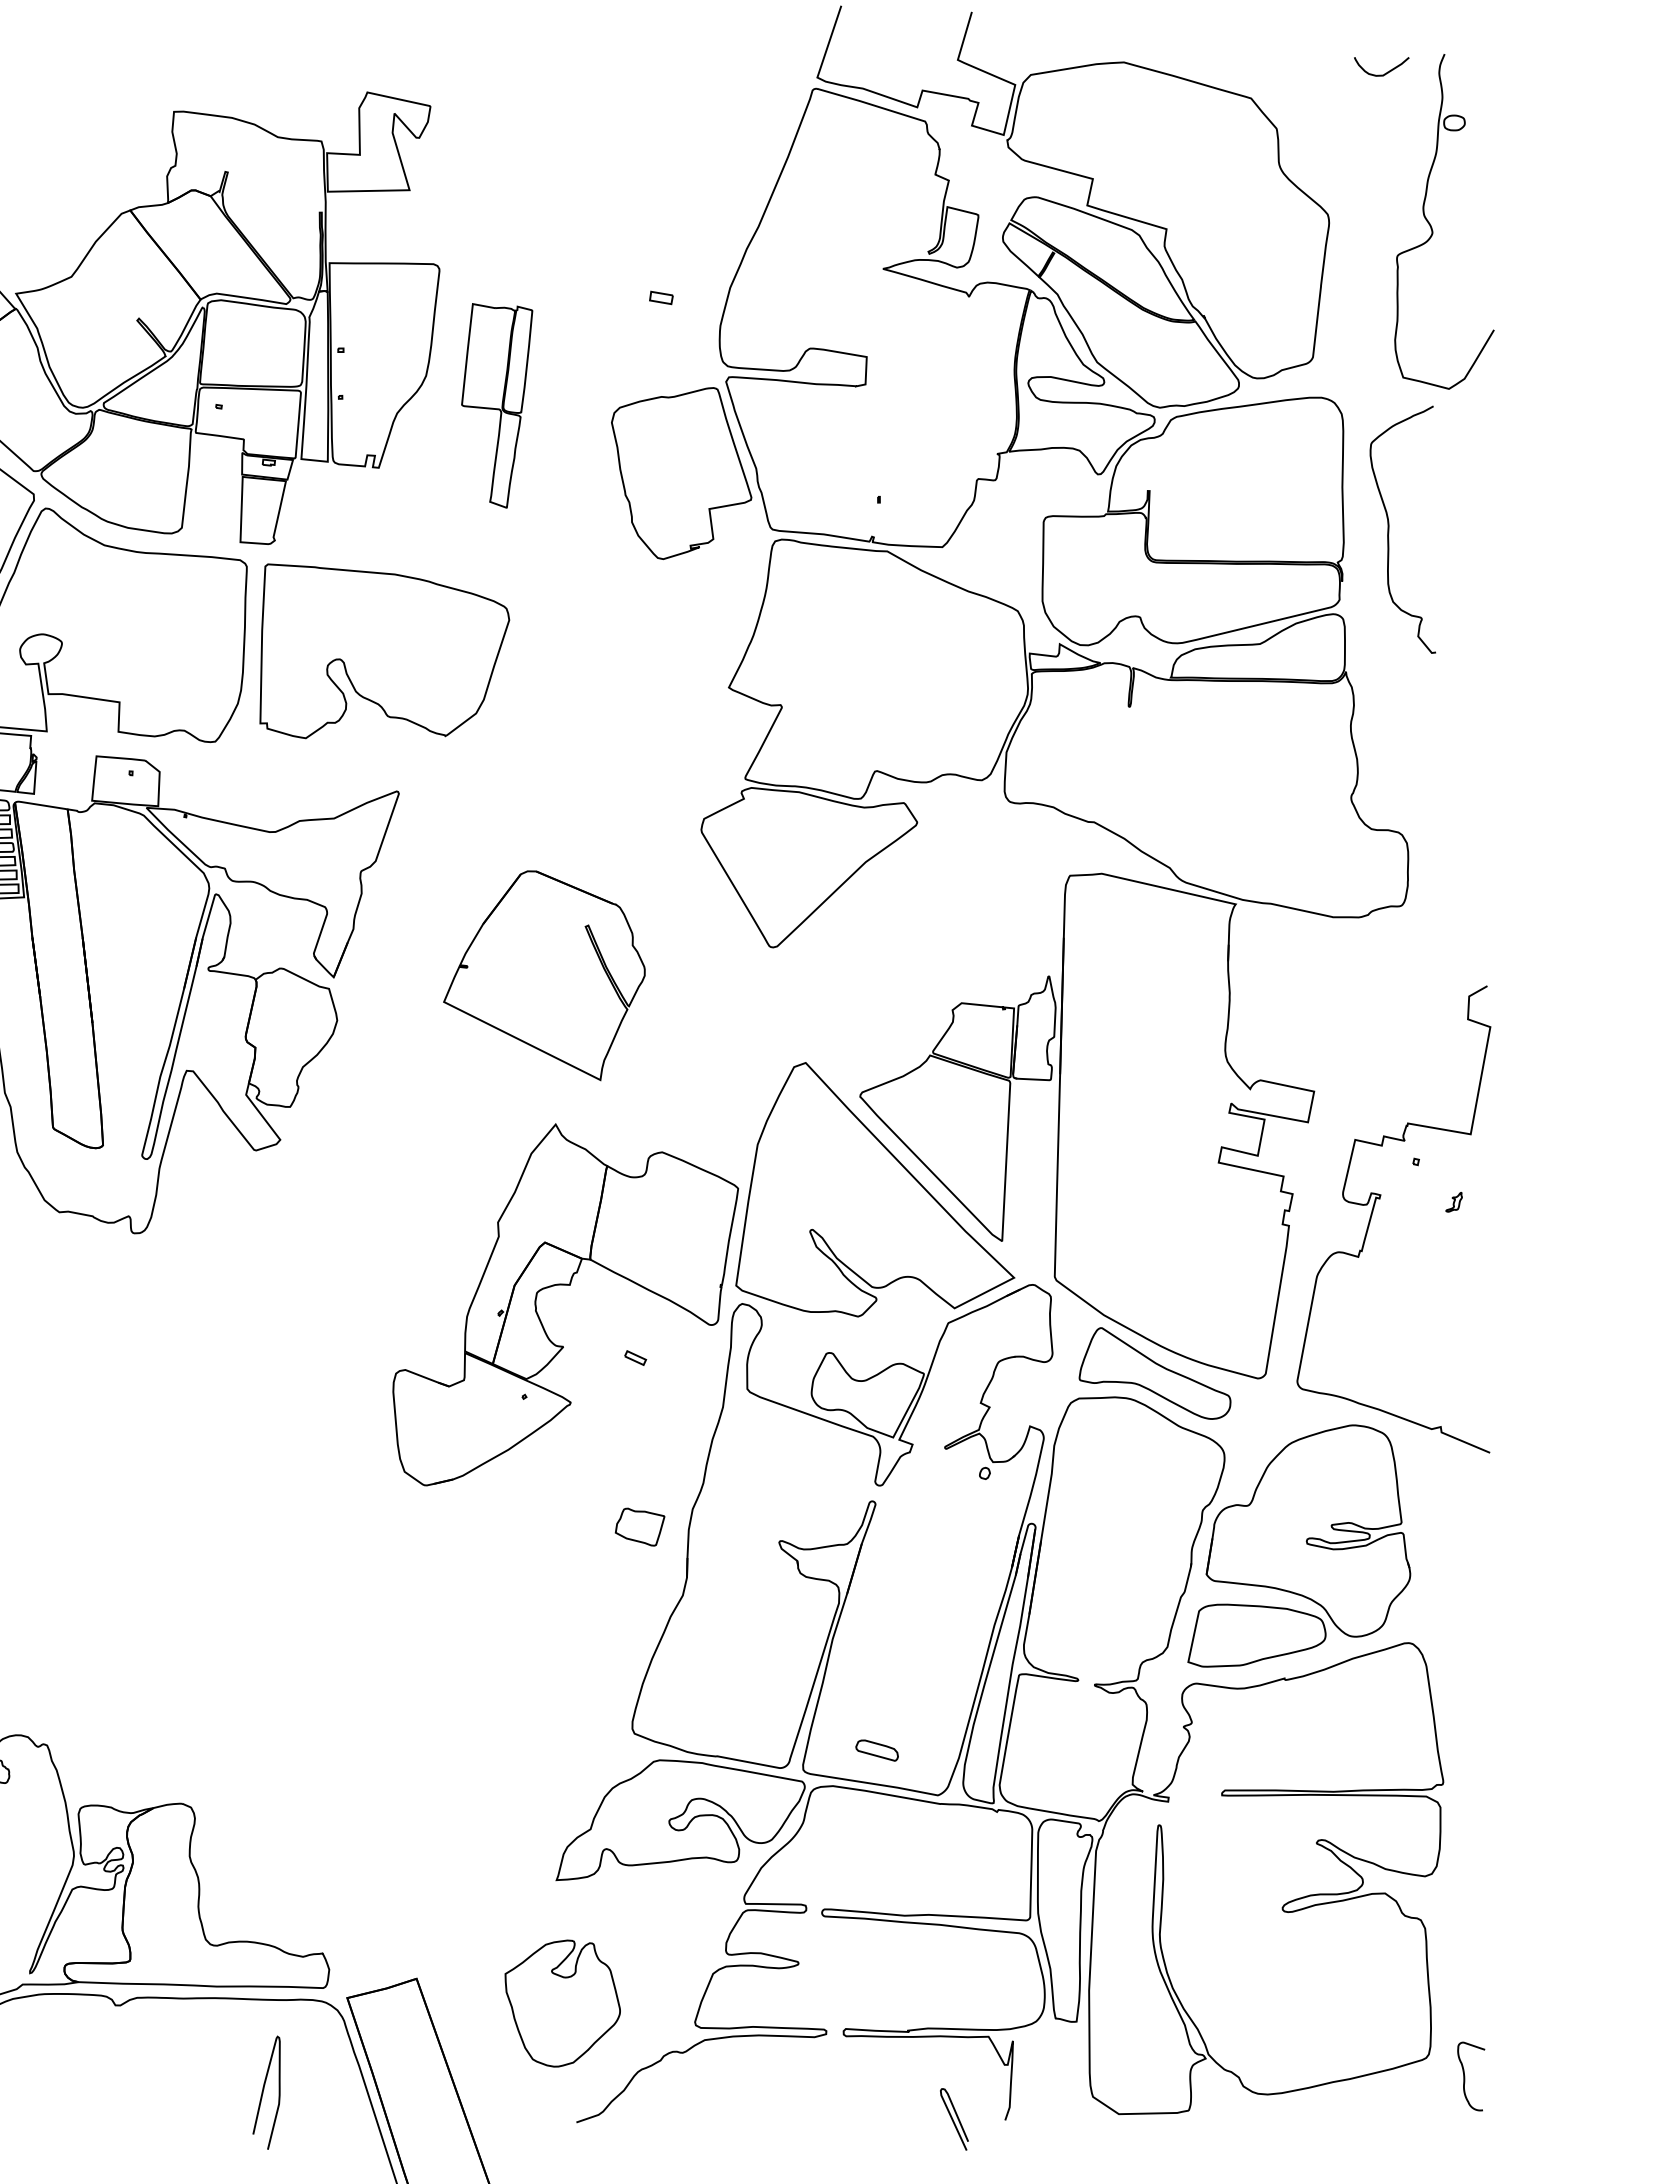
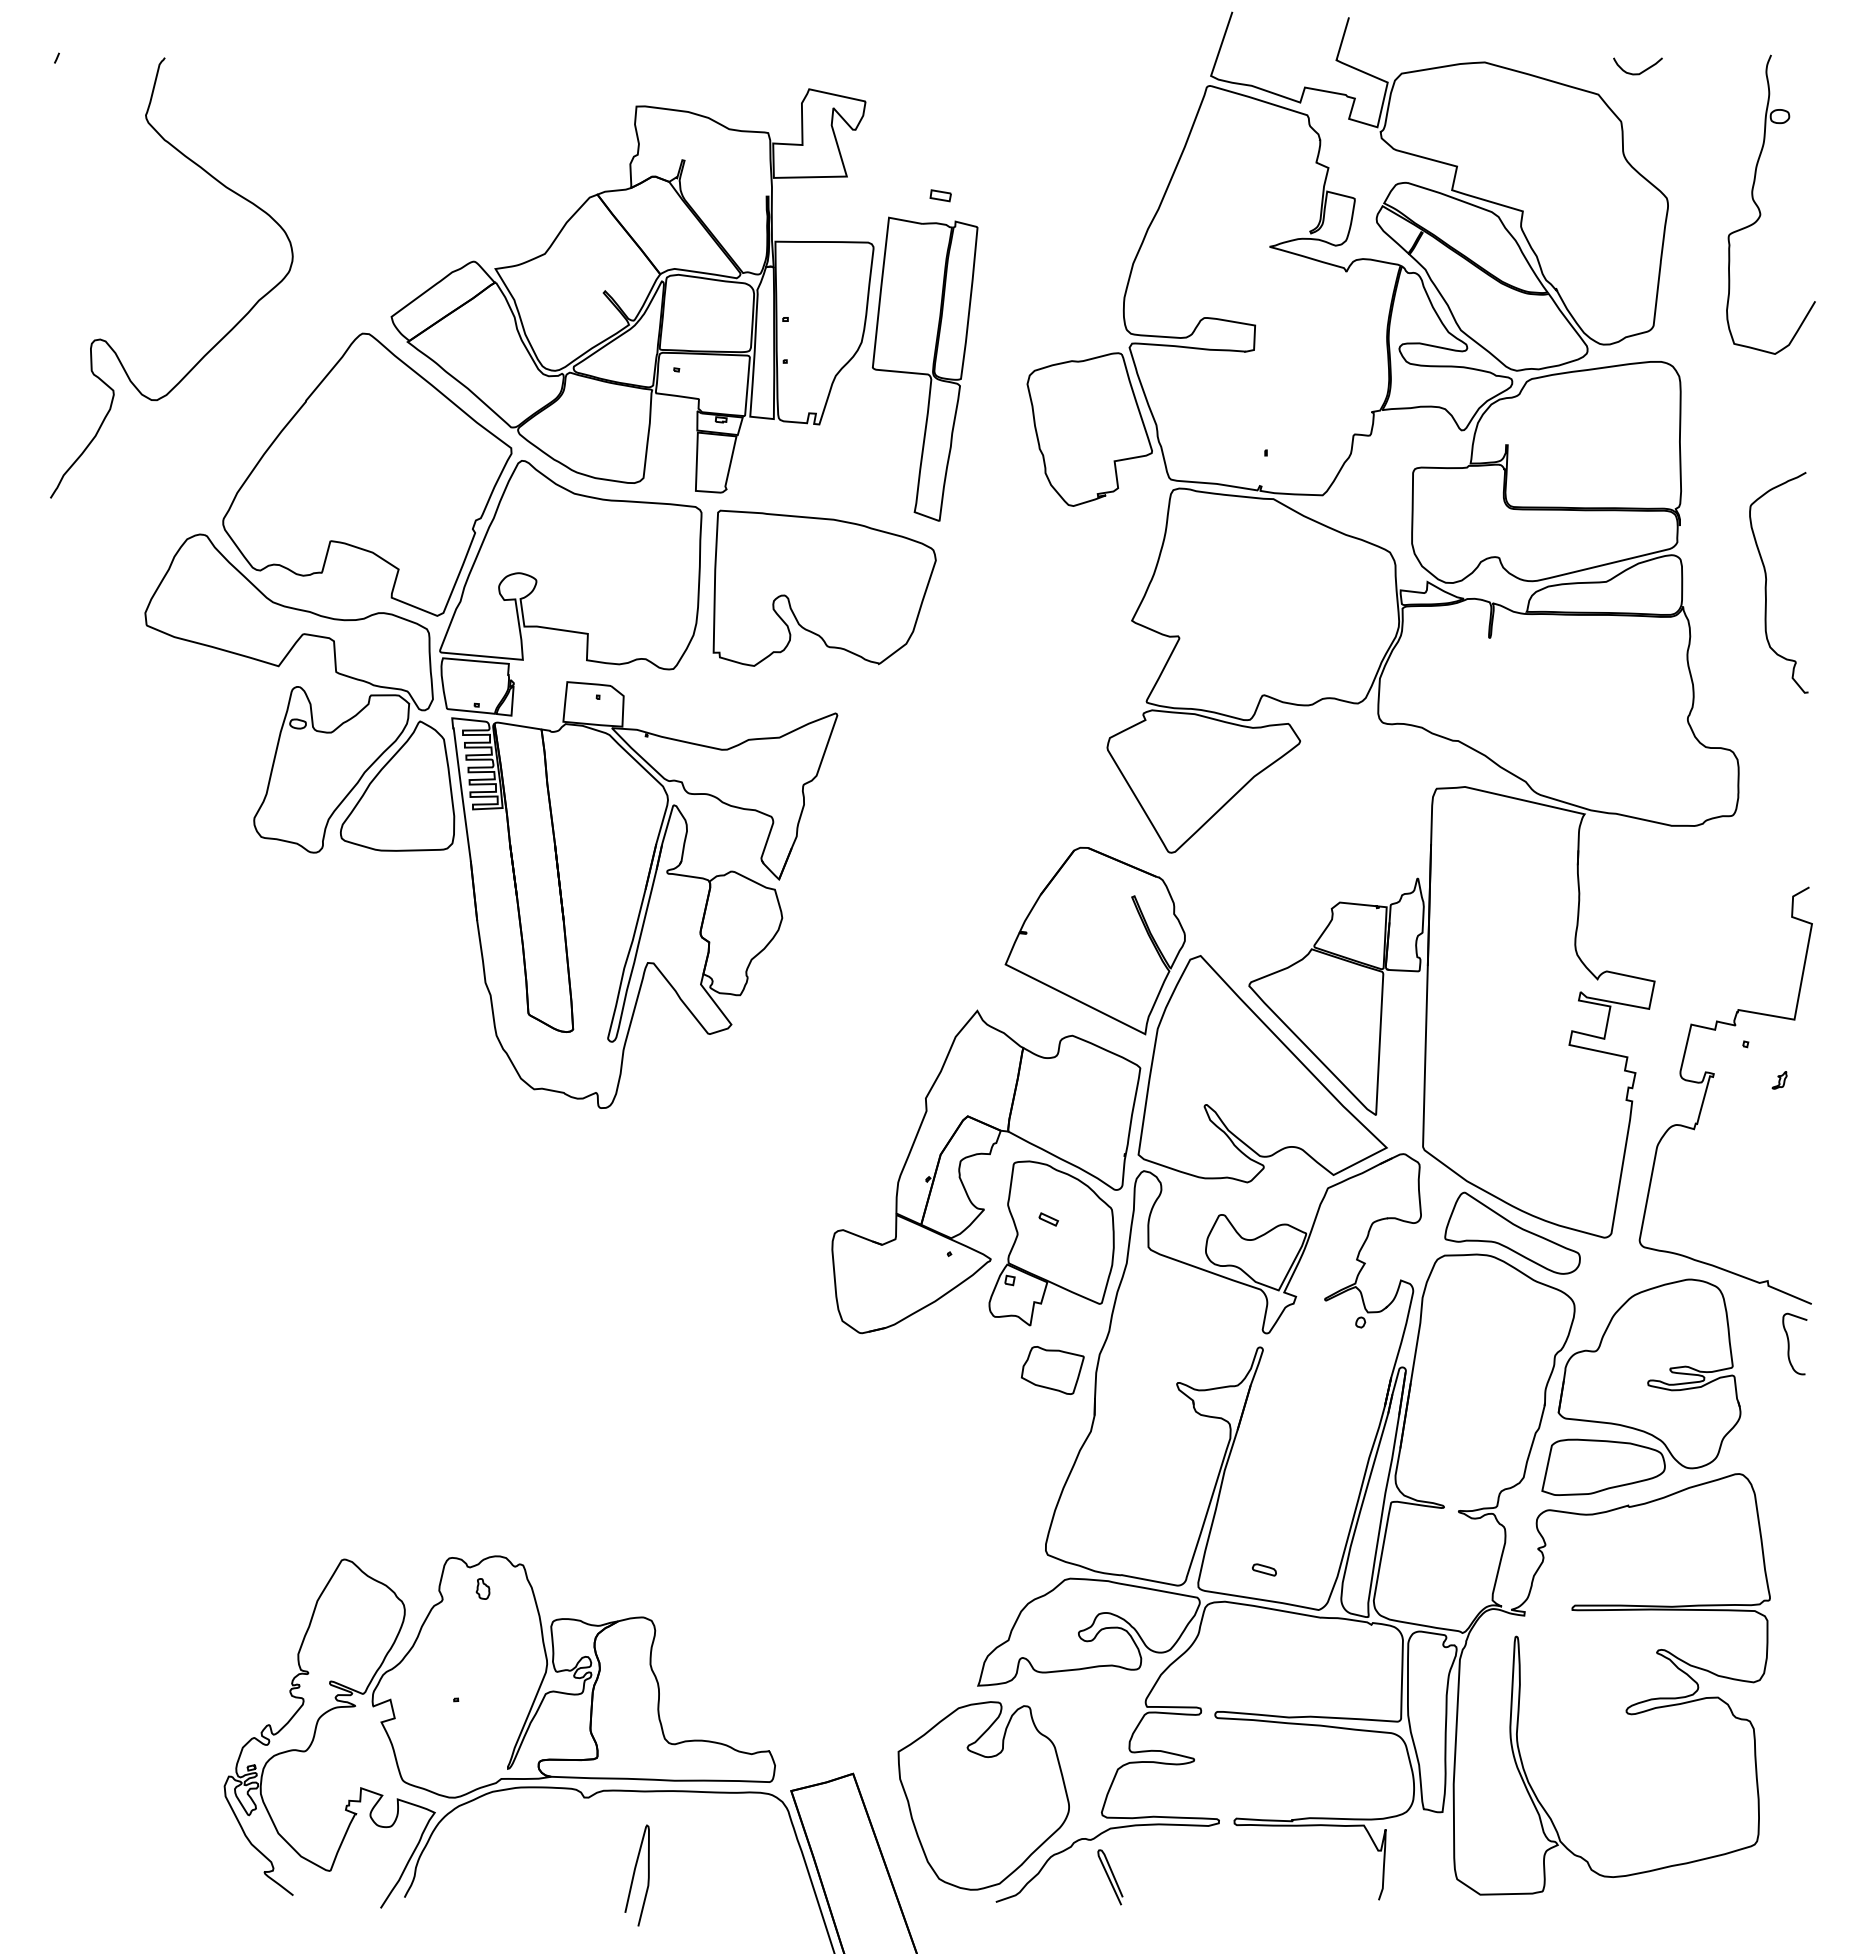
curve: (1385, 72) -> (1641, 71), moved
part: (661, 297) -> (940, 195), moved
part: (496, 405) -> (924, 368), size x1.67
curve: (1390, 526) -> (1767, 579), moved
part: (543, 975) -> (1094, 940), moved
part: (638, 1384) -> (1051, 1243), added
part: (639, 1527) -> (1052, 1370), size x1.43
part: (877, 1750) -> (1264, 1569), size x0.62
part: (562, 2003) -> (983, 1795), size x1.67
curve: (1465, 2075) -> (1789, 1343), moved
curve: (263, 2092) -> (634, 1875), moved
curve: (953, 2119) -> (1109, 1877), moved

